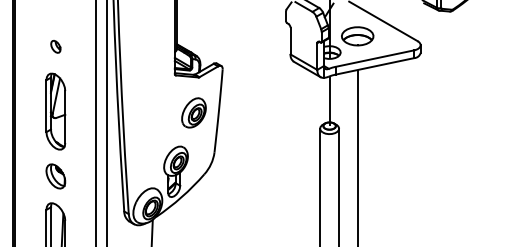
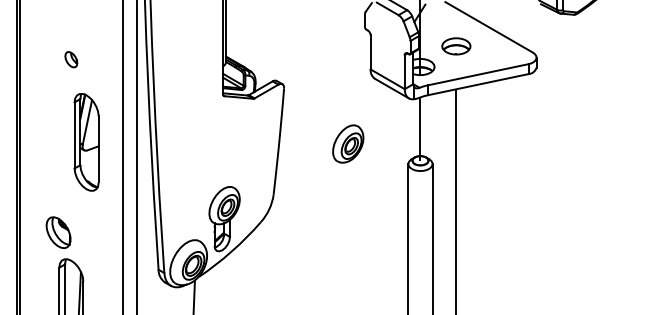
part: (357, 36) -> (456, 46), size x0.7
part: (55, 111) -> (86, 142), moved
part: (193, 112) -> (347, 143), moved
part: (55, 176) -> (58, 232), moved

